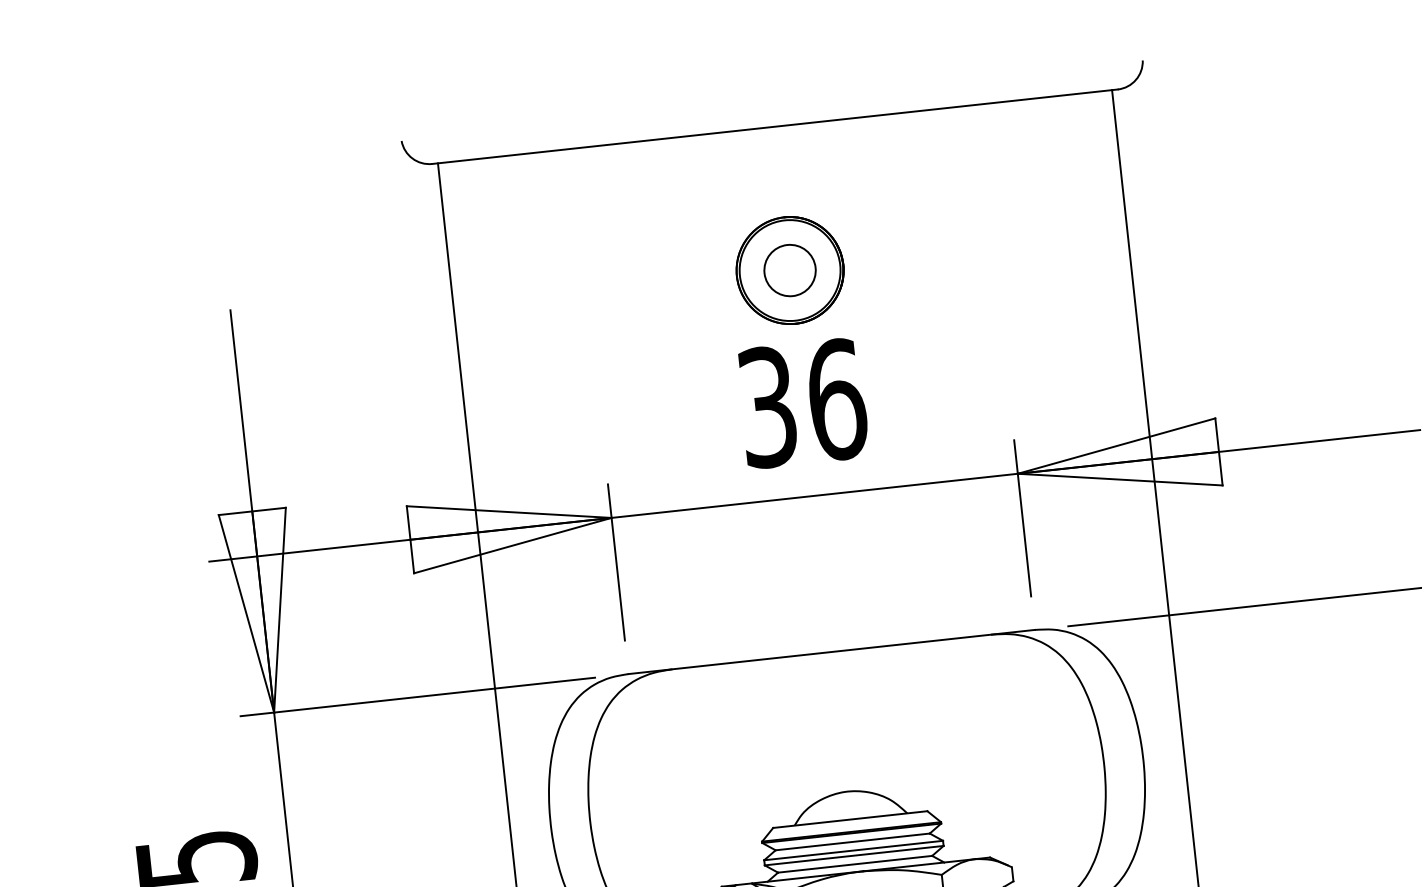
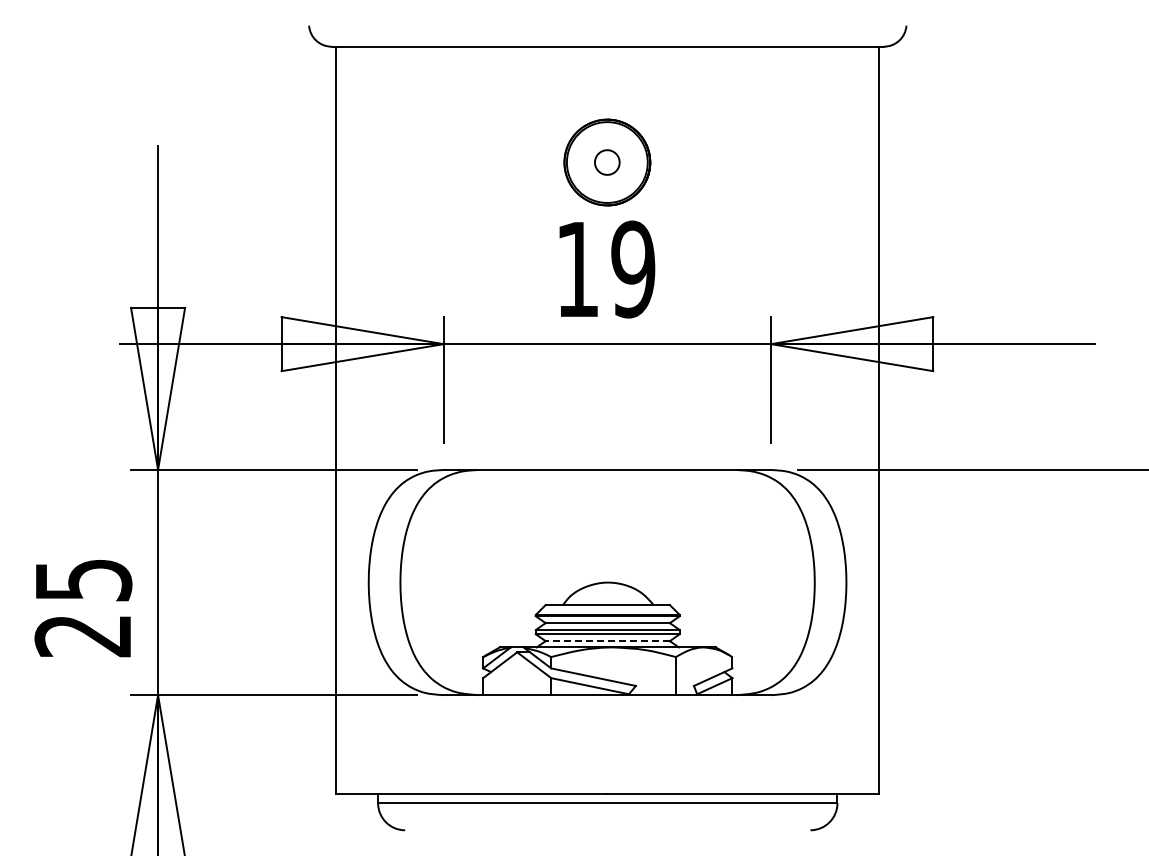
circle: (789, 270) -> (606, 162), size x0.6
text: (802, 403) -> (605, 269), 36 -> 19
line: (854, 864) -> (607, 641), solid -> dashed

